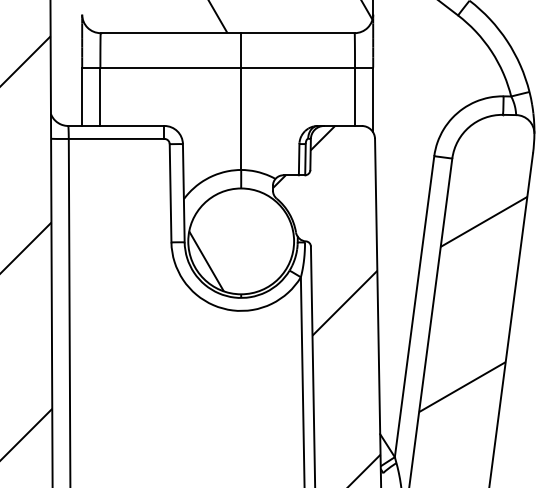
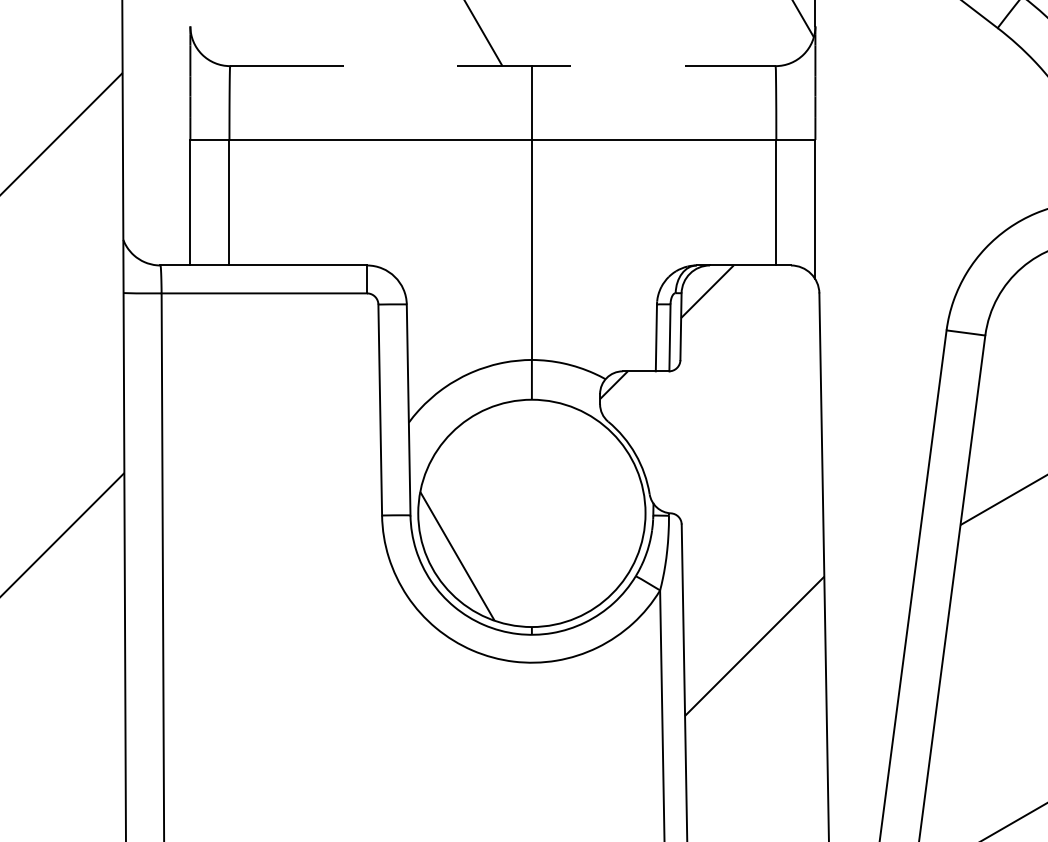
line: (227, 33) -> (502, 66), solid -> dashed

